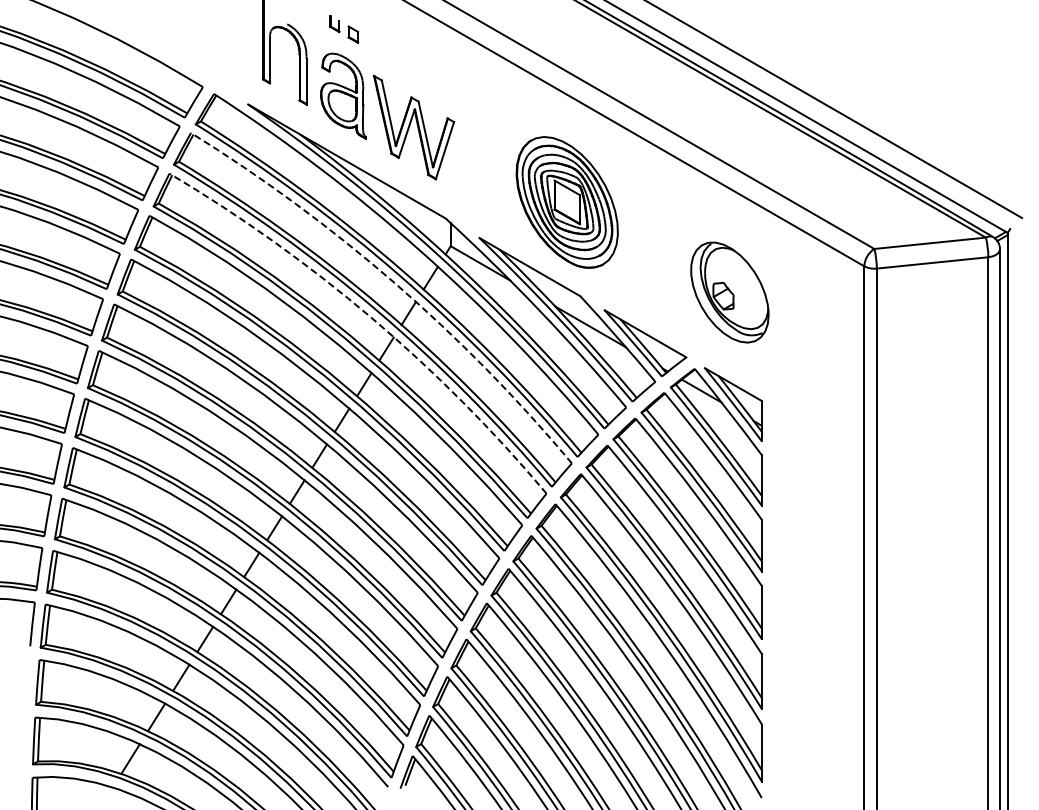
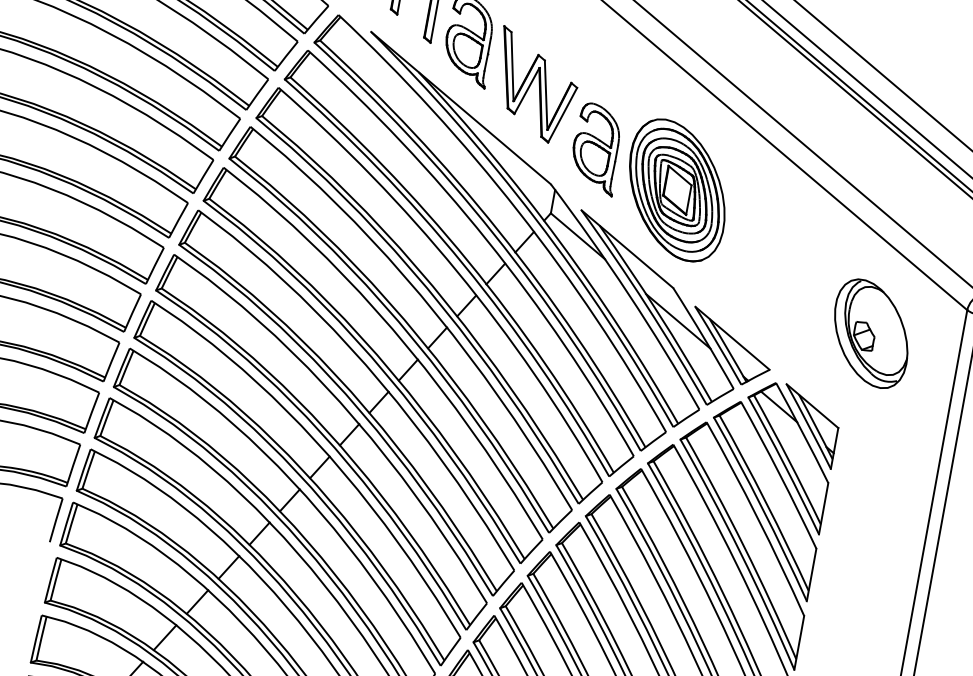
part: (483, 176) -> (597, 148), added
arc: (394, 283) -> (486, 240), dashed -> solid
part: (729, 292) -> (870, 333), moved
arc: (371, 317) -> (457, 271), dashed -> solid

